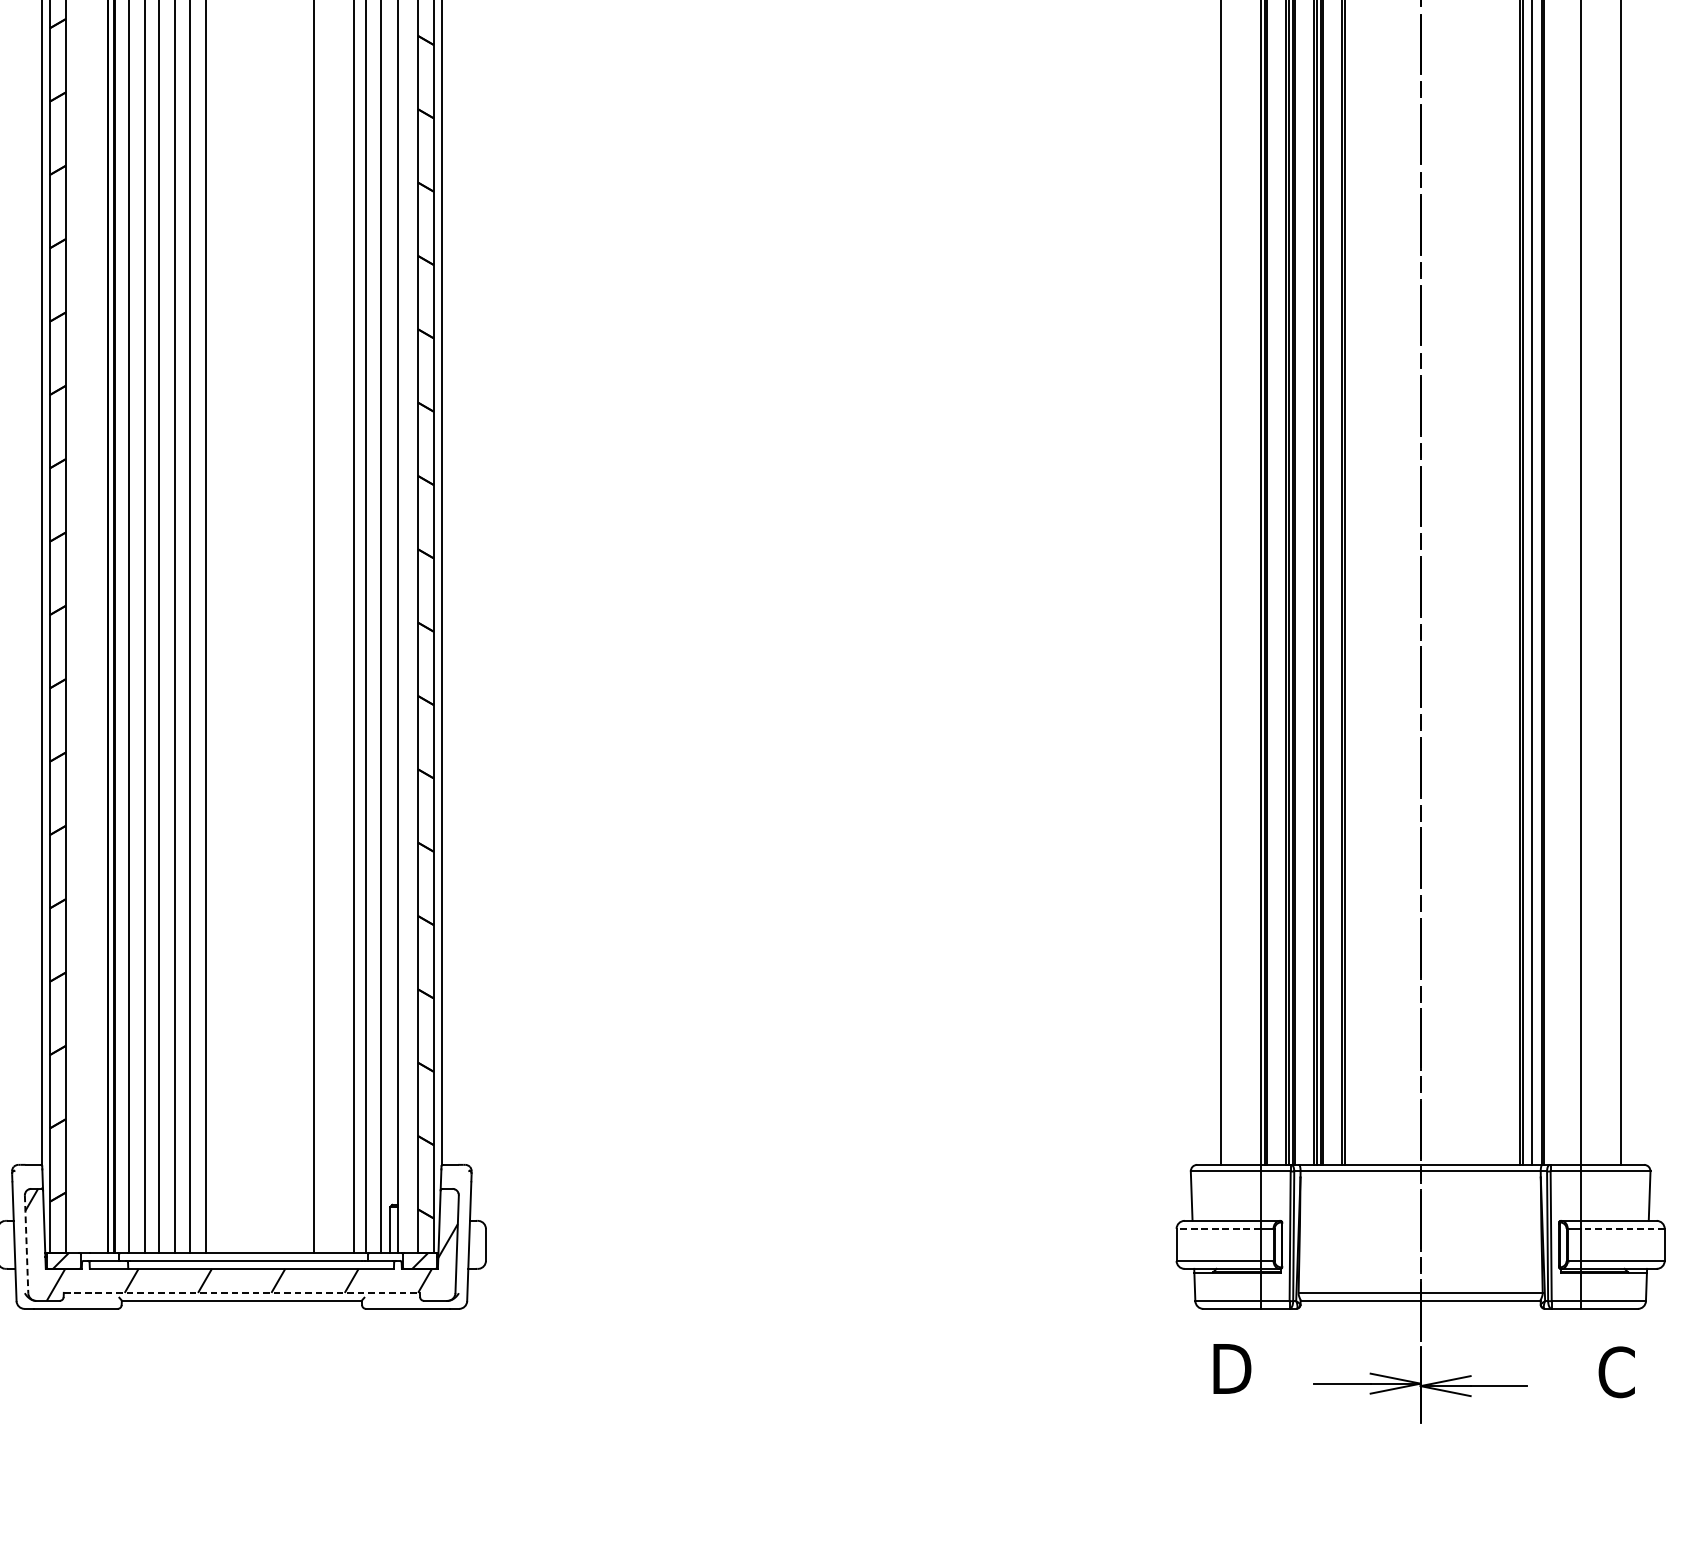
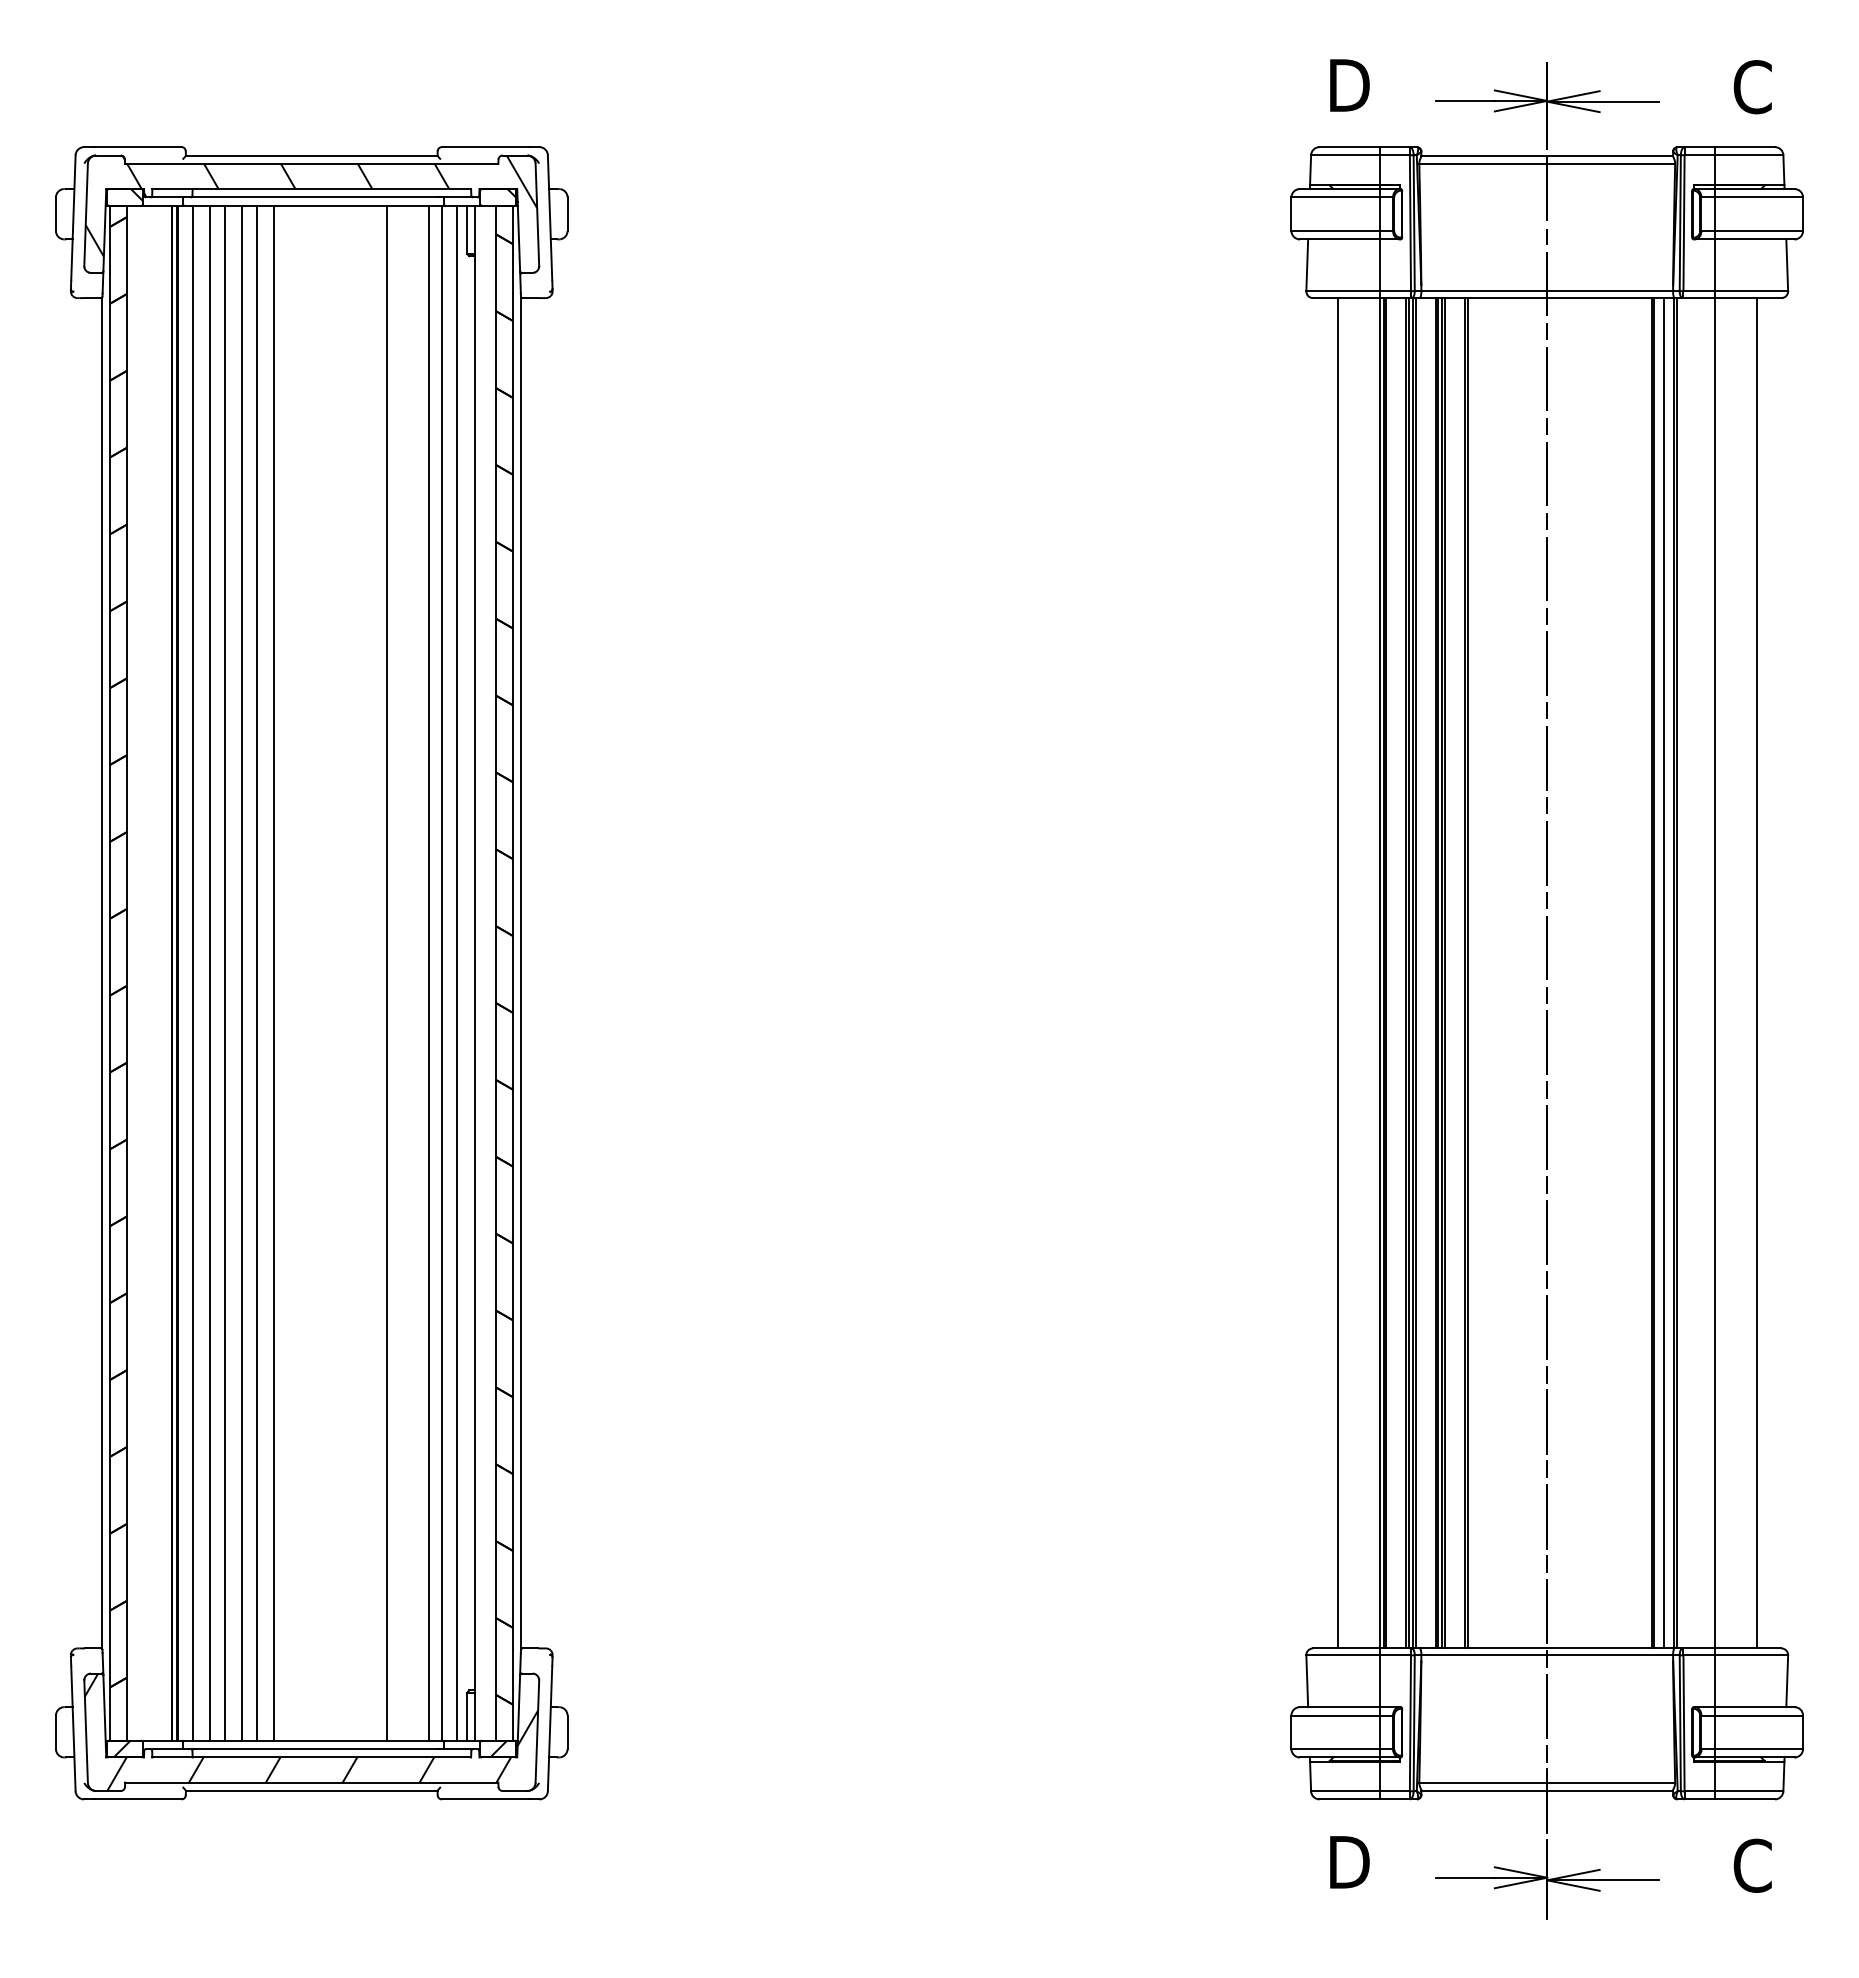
line: (1217, 1228) -> (1334, 1715), dashed -> solid
line: (1622, 1228) -> (1758, 1715), dashed -> solid
line: (26, 1245) -> (86, 1732), dashed -> solid
line: (241, 1292) -> (311, 1782), dashed -> solid

